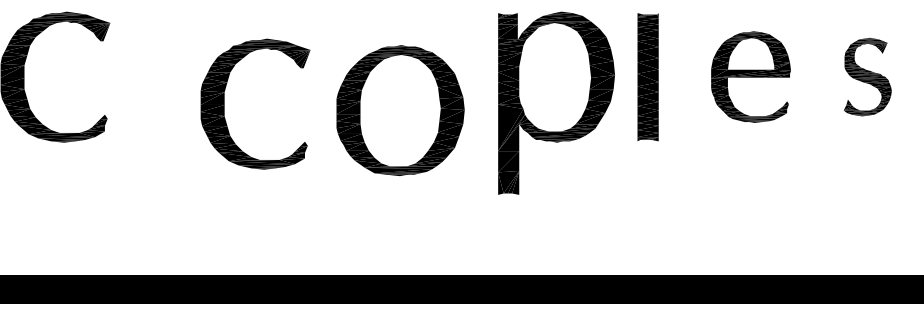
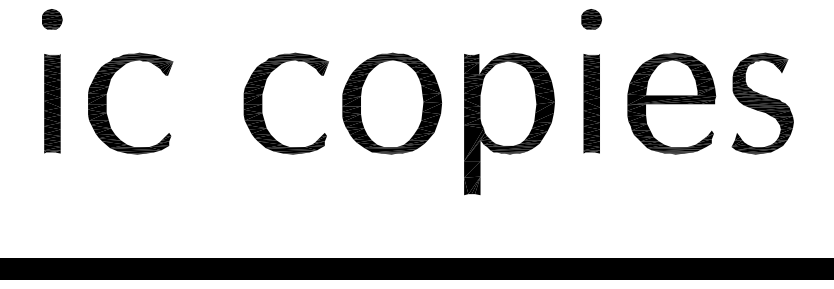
part: (750, 76) -> (671, 103), size x1.43
part: (867, 76) -> (762, 103), size x1.67
part: (556, 102) -> (509, 123), moved
part: (224, 103) -> (262, 103), moved
part: (400, 110) -> (392, 103), moved

